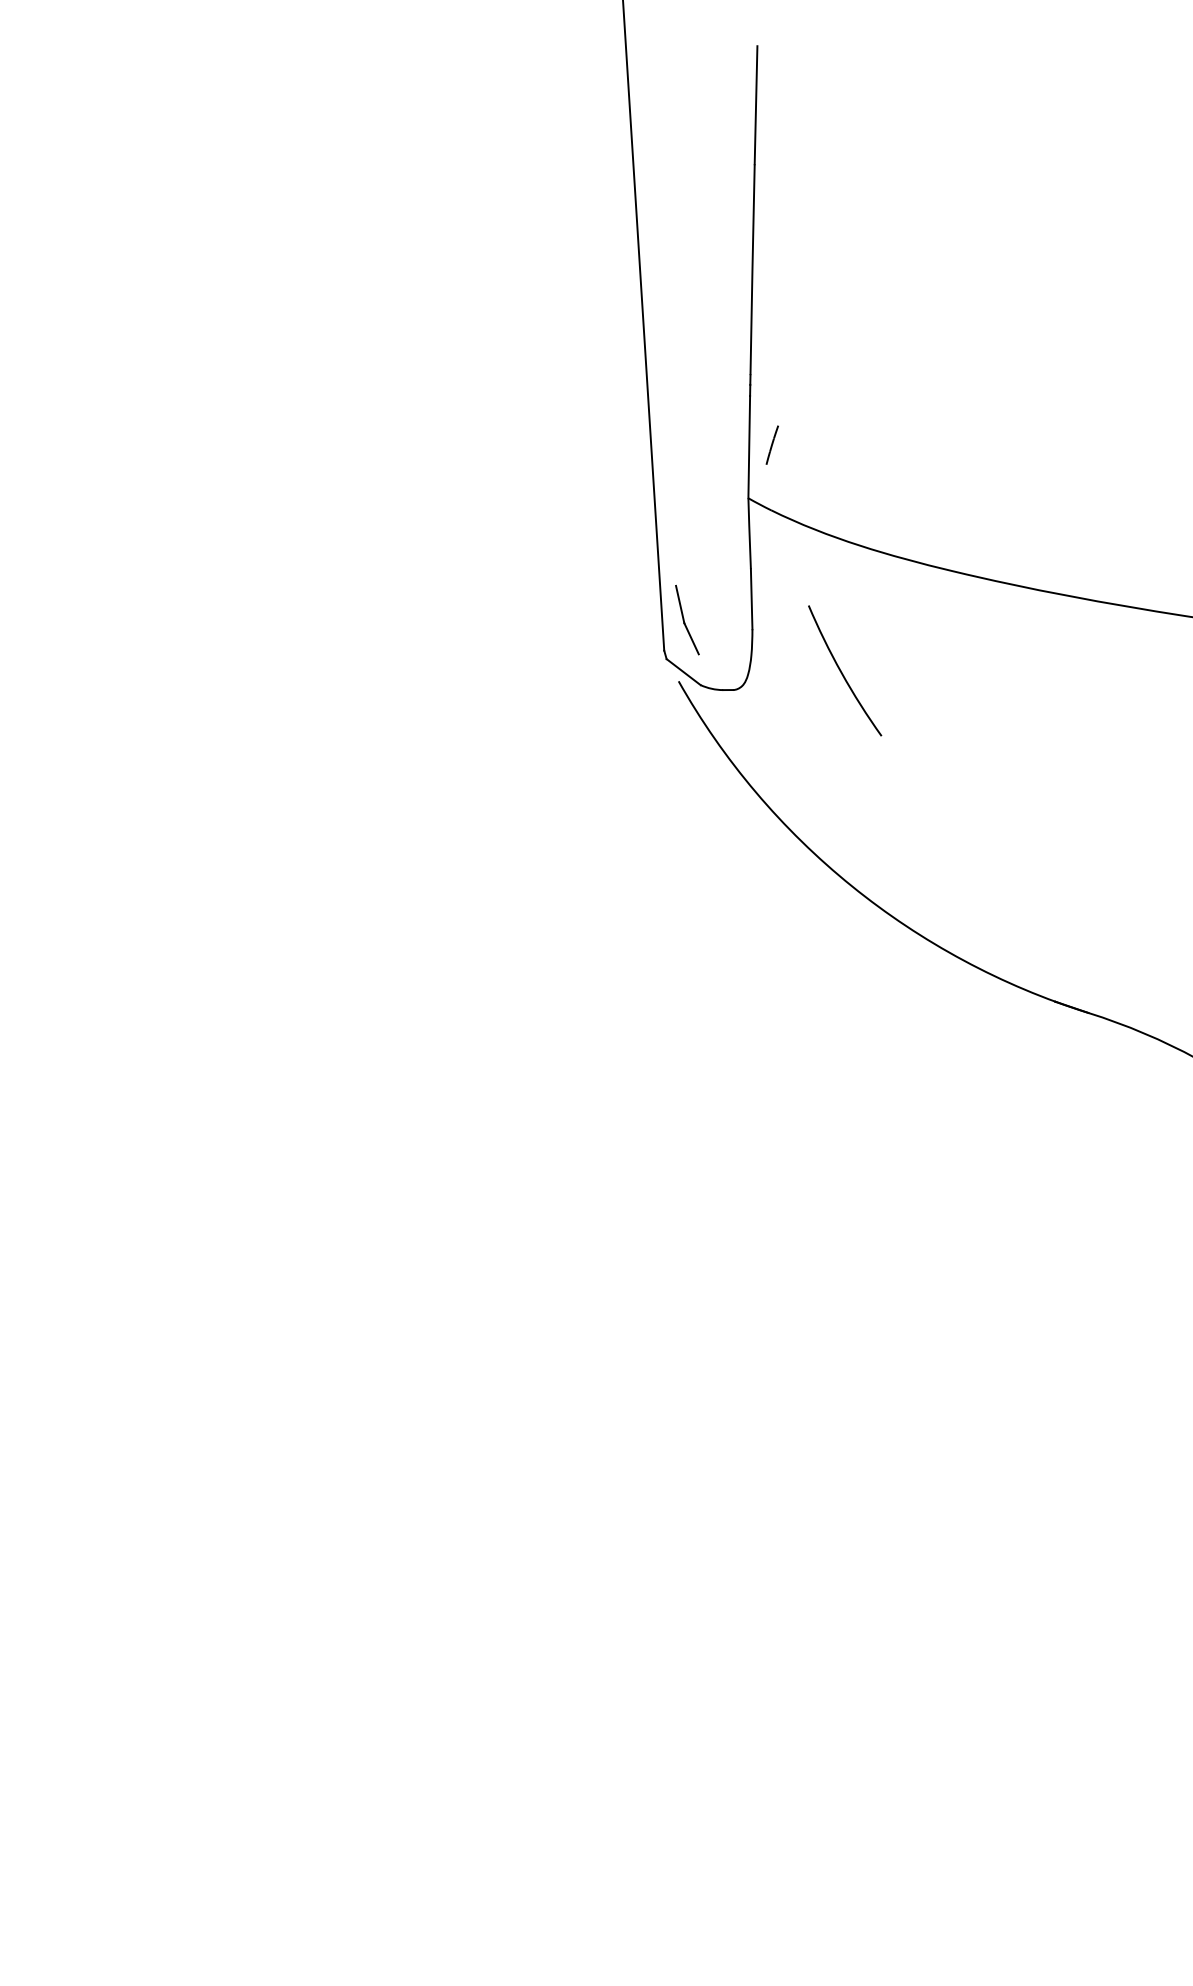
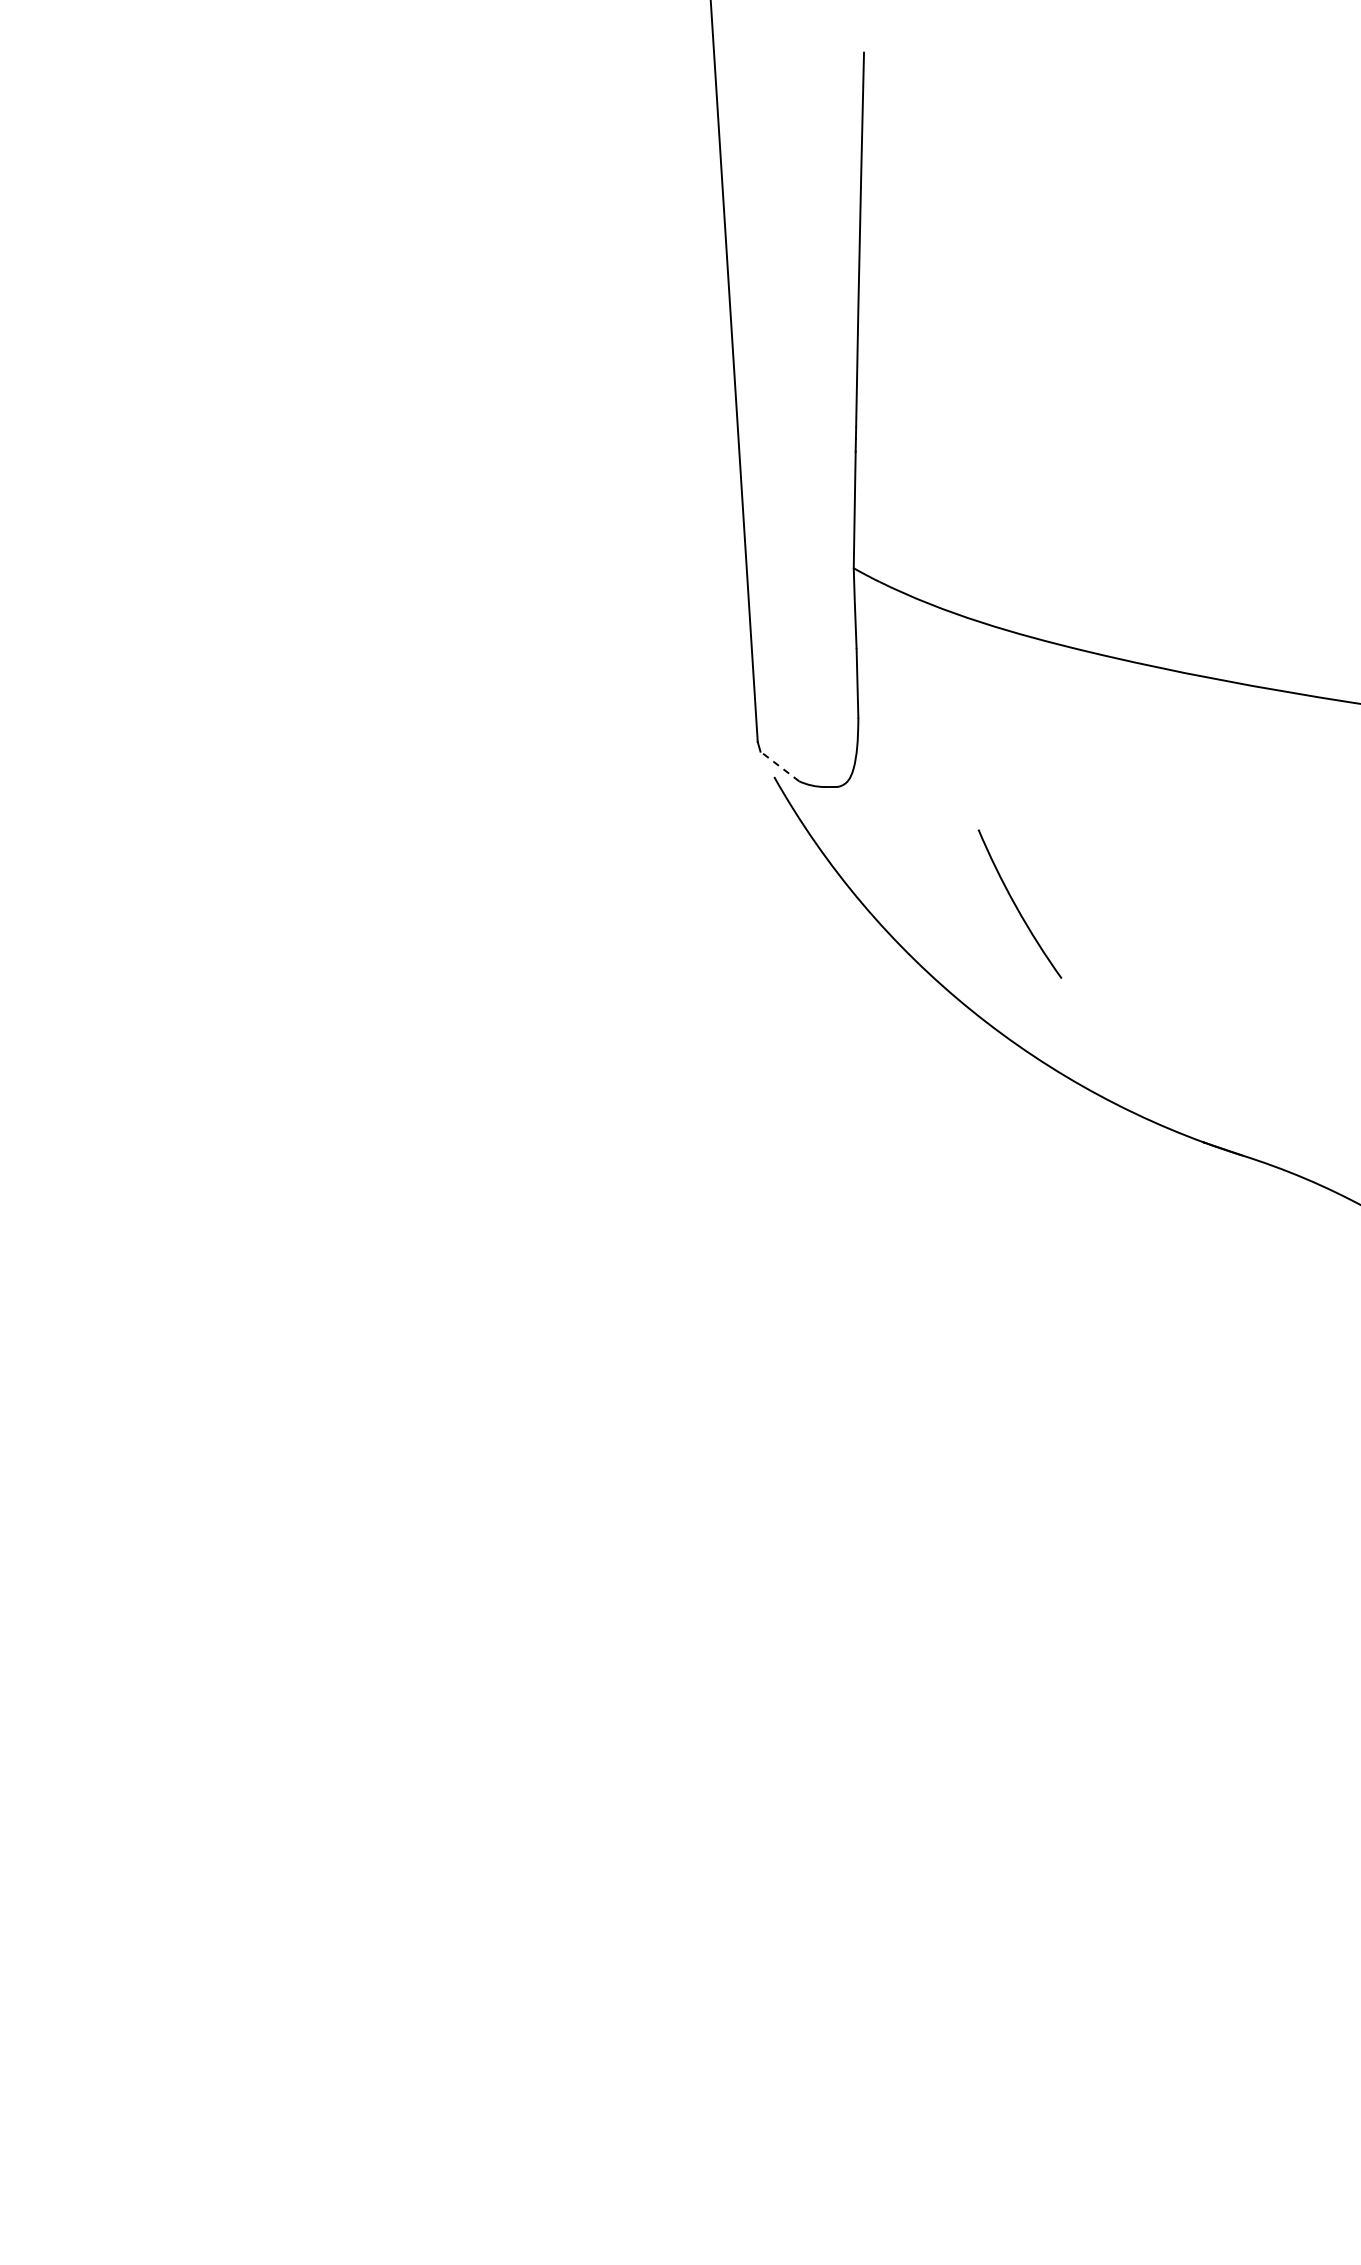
line: (771, 445) -> (880, 507), removed
part: (687, 620) -> (784, 707), removed
arc: (842, 671) -> (1016, 904), moved
line: (683, 672) -> (779, 766), solid -> dashed

